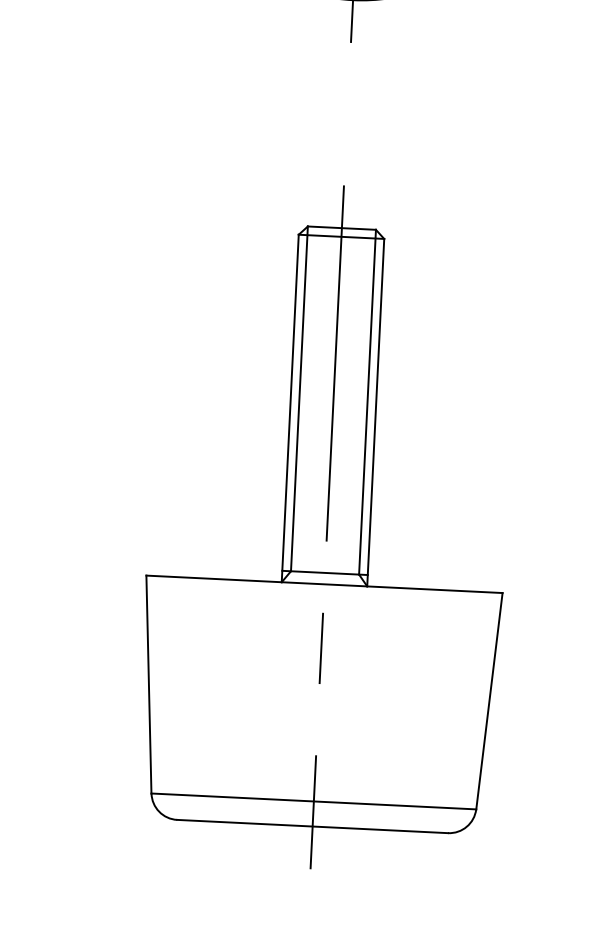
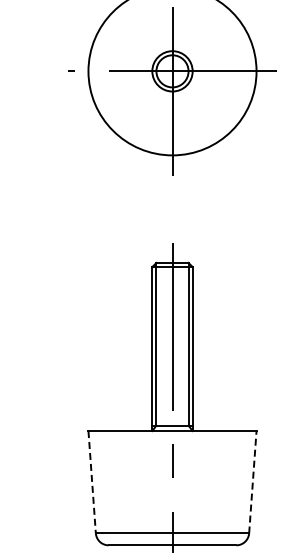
line: (149, 685) -> (92, 482), solid -> dashed
line: (488, 699) -> (252, 481), solid -> dashed

